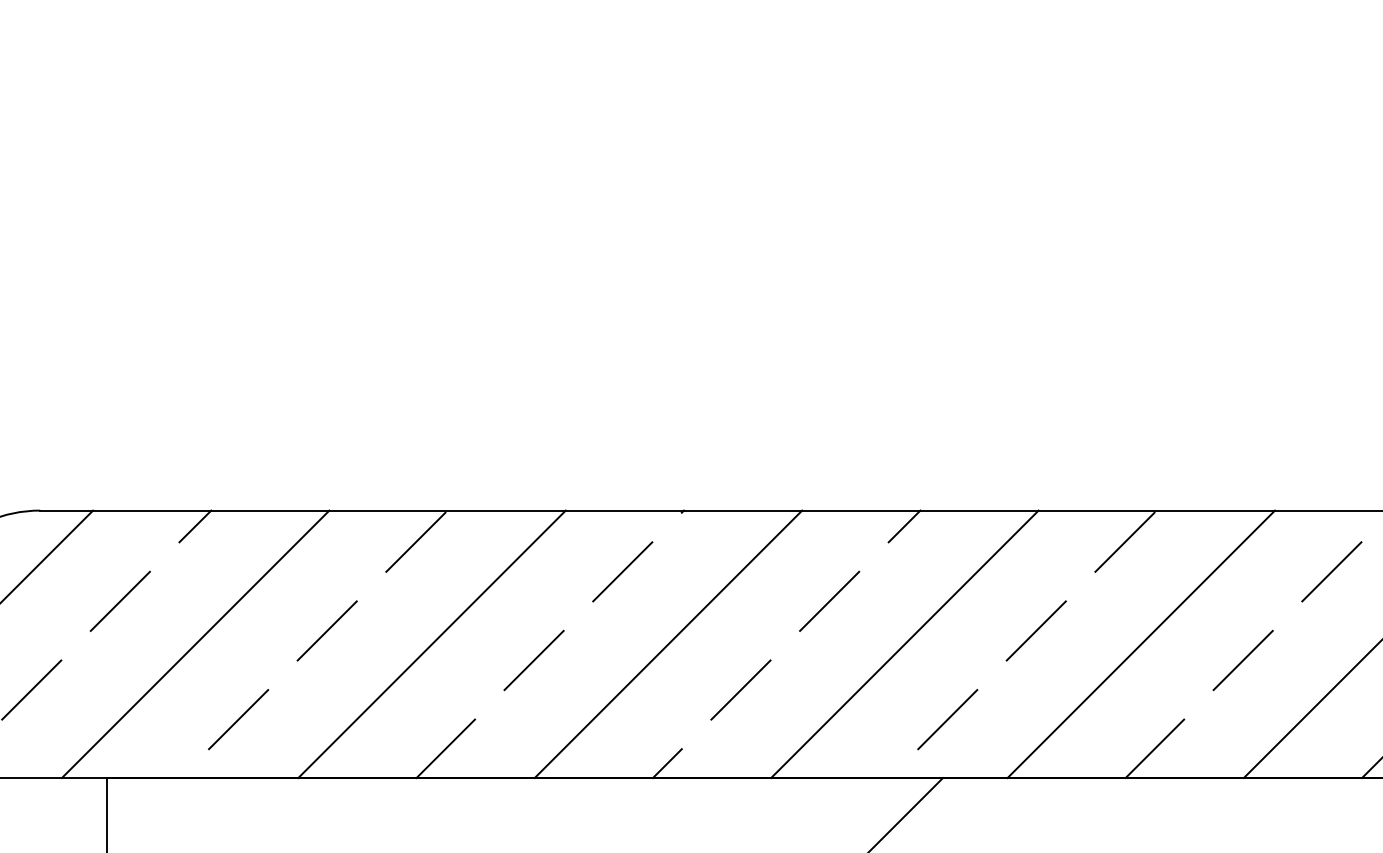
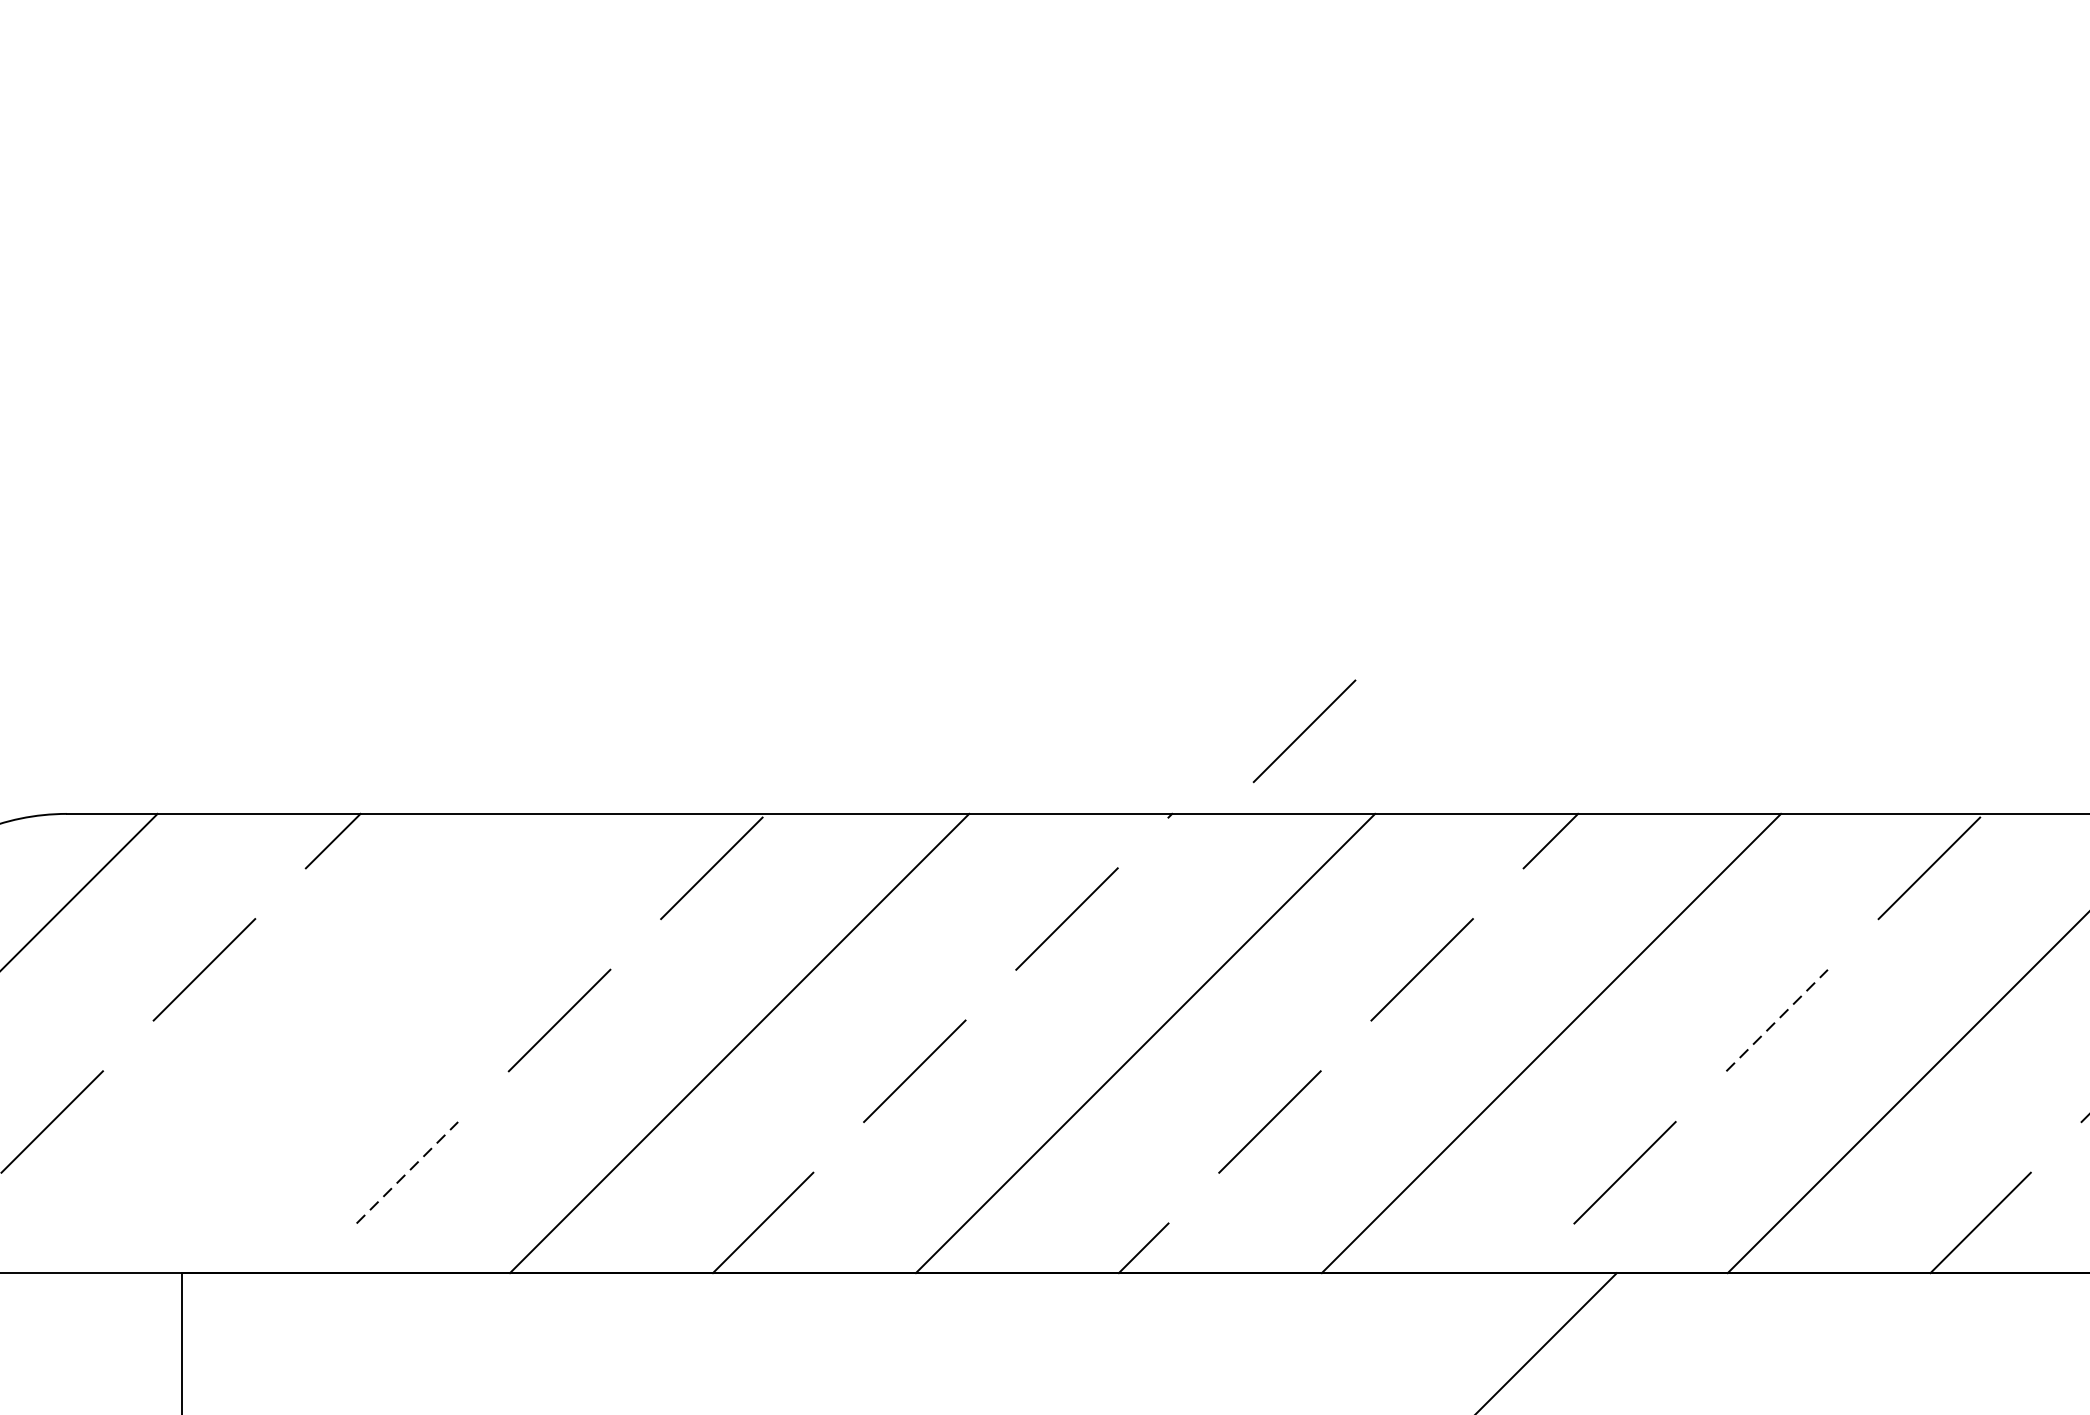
line: (760, 462) -> (1303, 731), added
line: (1036, 630) -> (1777, 1019), solid -> dashed
line: (195, 644) -> (333, 1043), removed
line: (238, 719) -> (407, 1172), solid -> dashed

